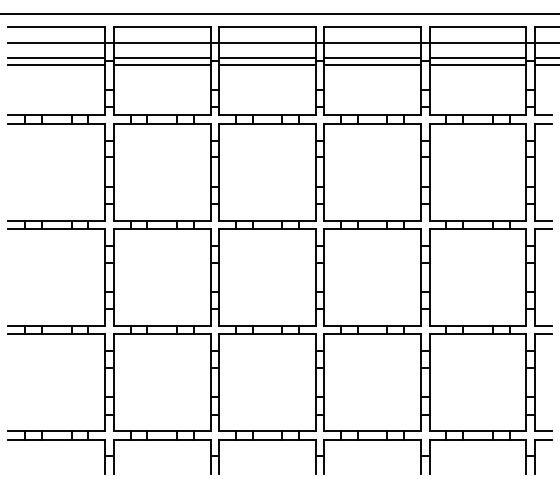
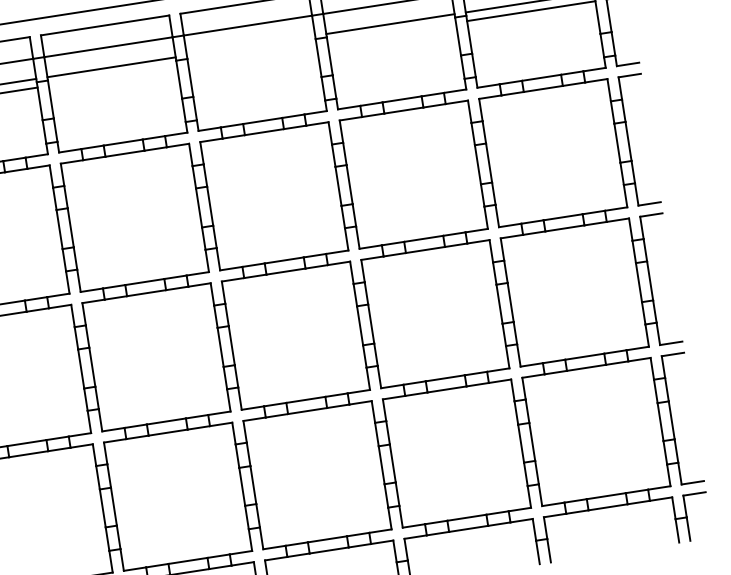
line: (266, 58) -> (249, 45), removed
line: (161, 64) -> (112, 75), removed
line: (266, 64) -> (251, 53), removed
line: (372, 64) -> (391, 32), removed

